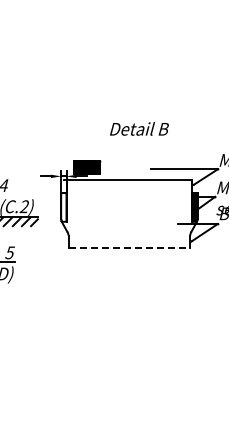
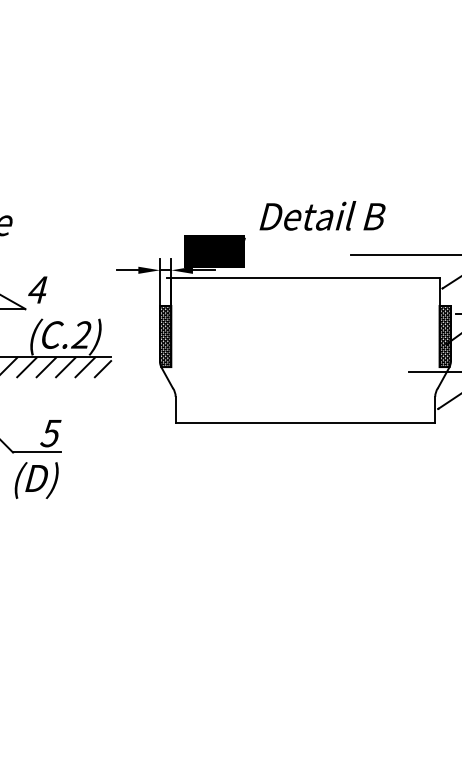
text: (139, 128) -> (322, 215), moved
hatch: (63, 207) -> (164, 336), added
line: (129, 248) -> (305, 424), dashed -> solid

